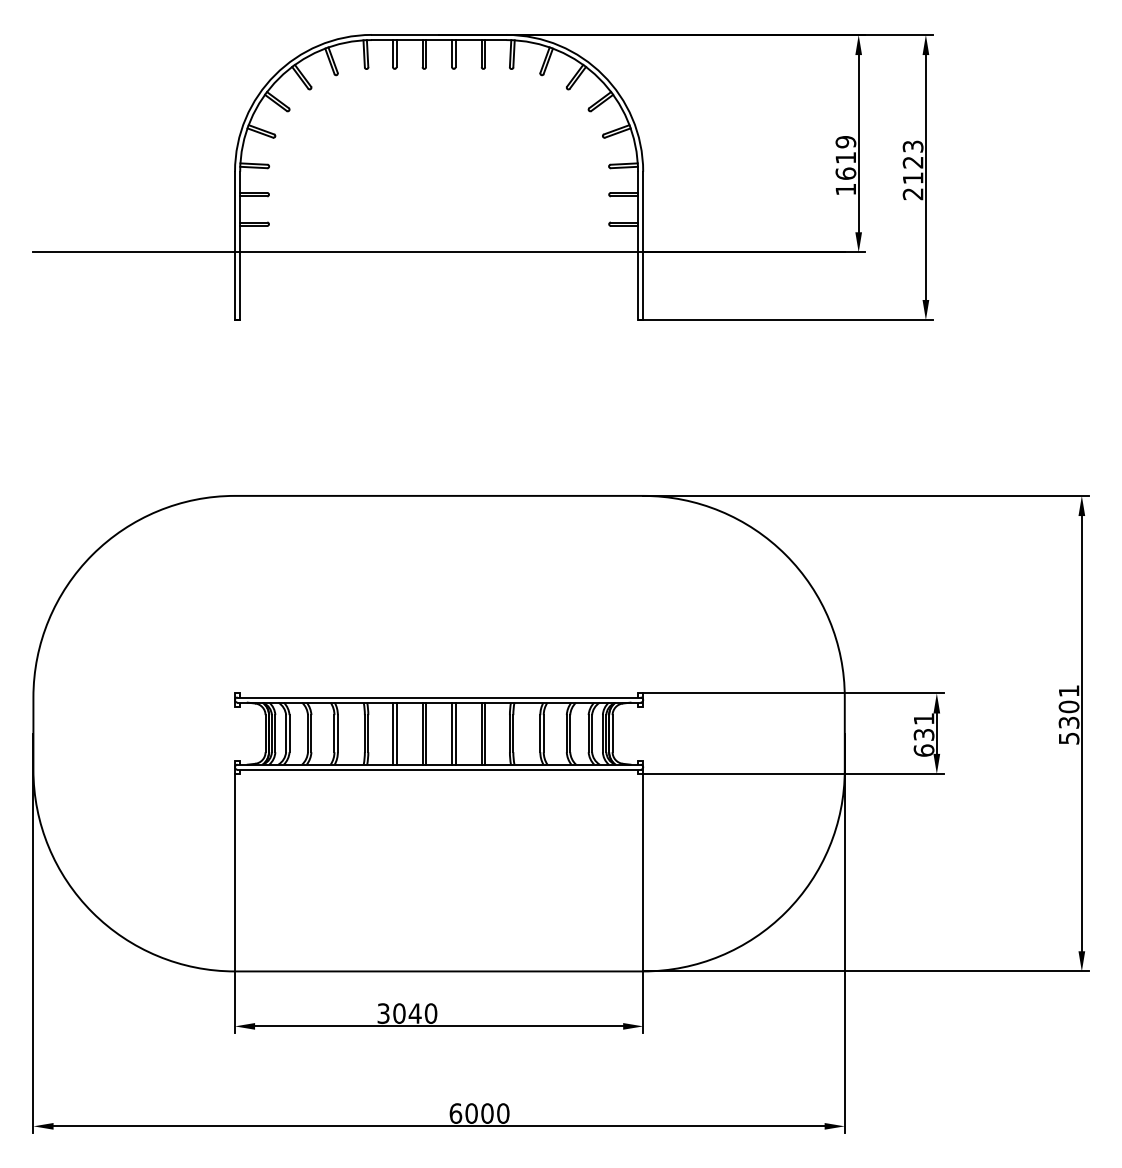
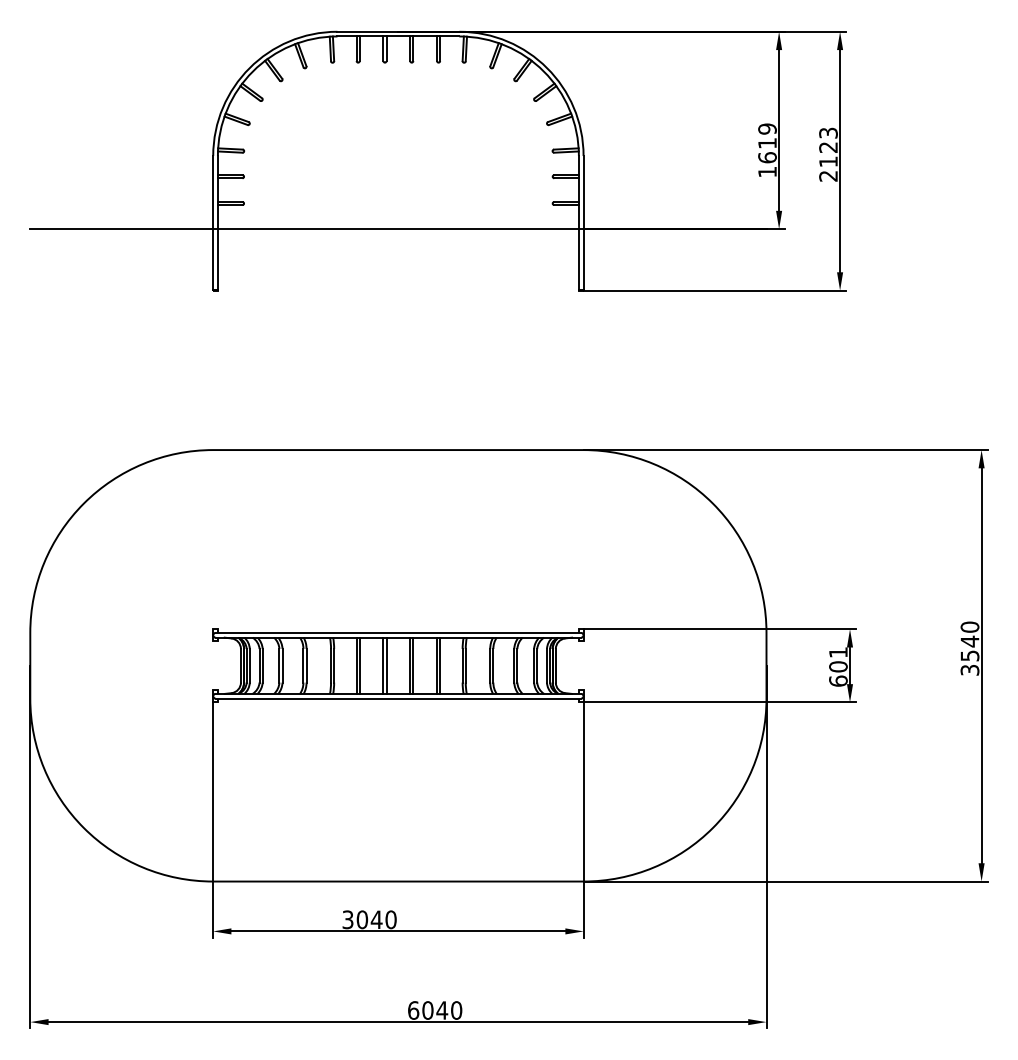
text: (1068, 714) -> (969, 648), 5301 -> 3540
text: (924, 734) -> (838, 666), 631 -> 601
text: (487, 1113) -> (442, 1010), 6000 -> 6040

